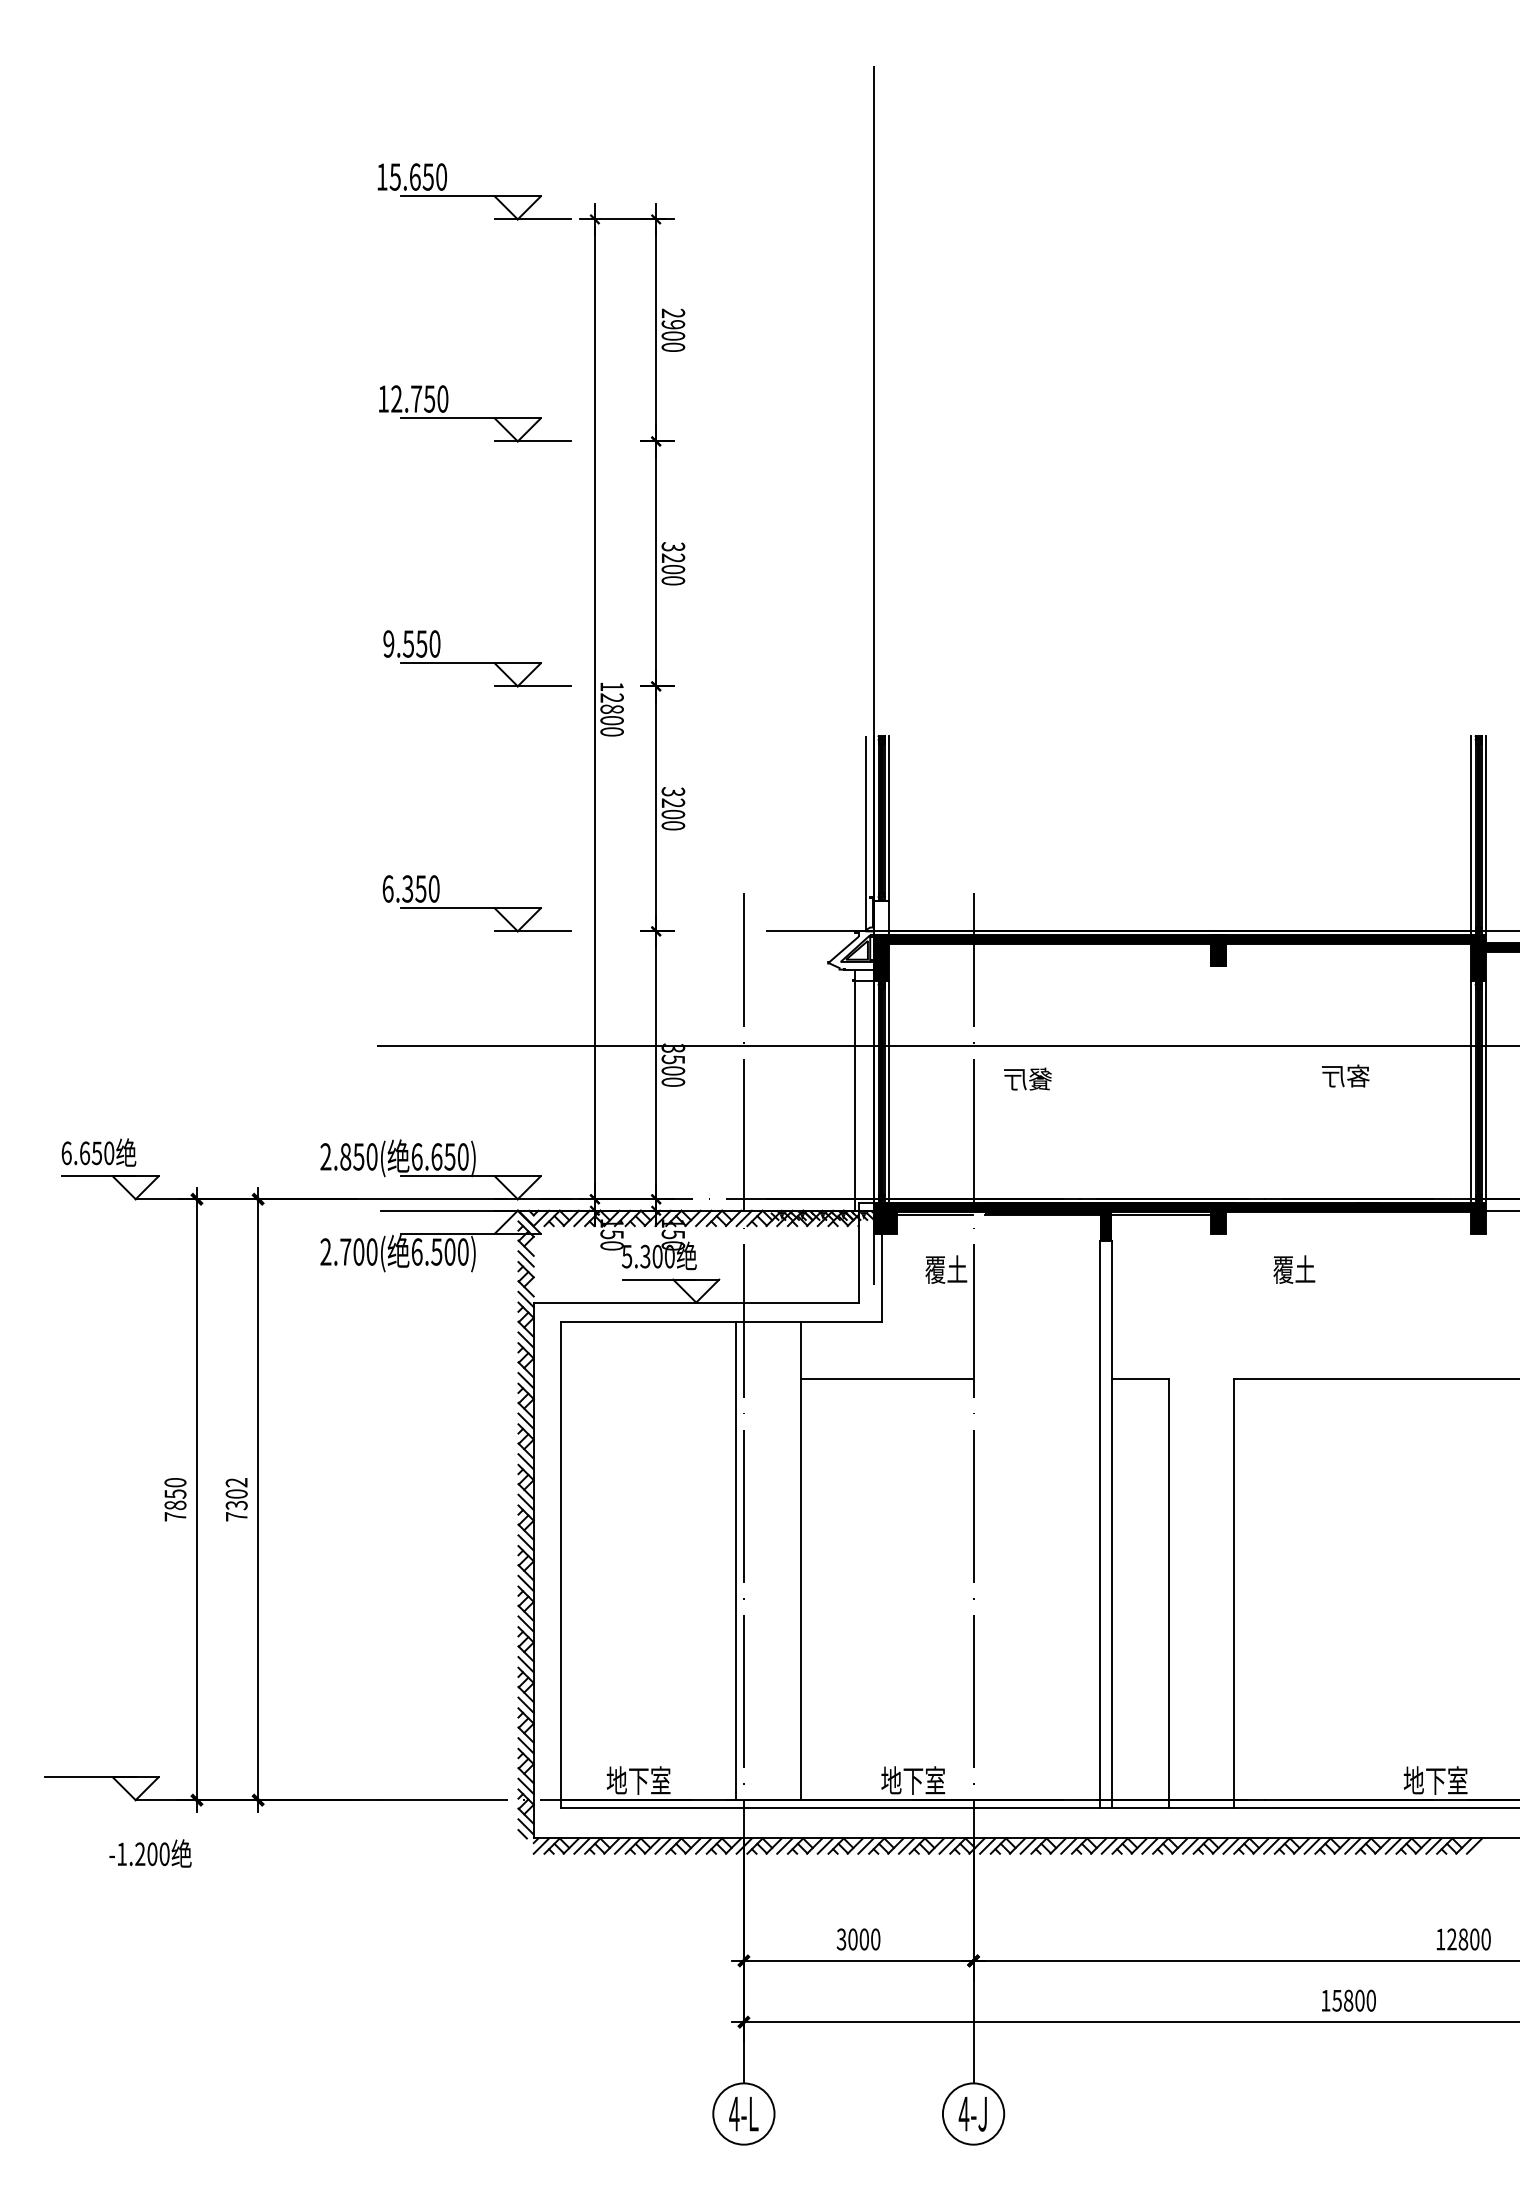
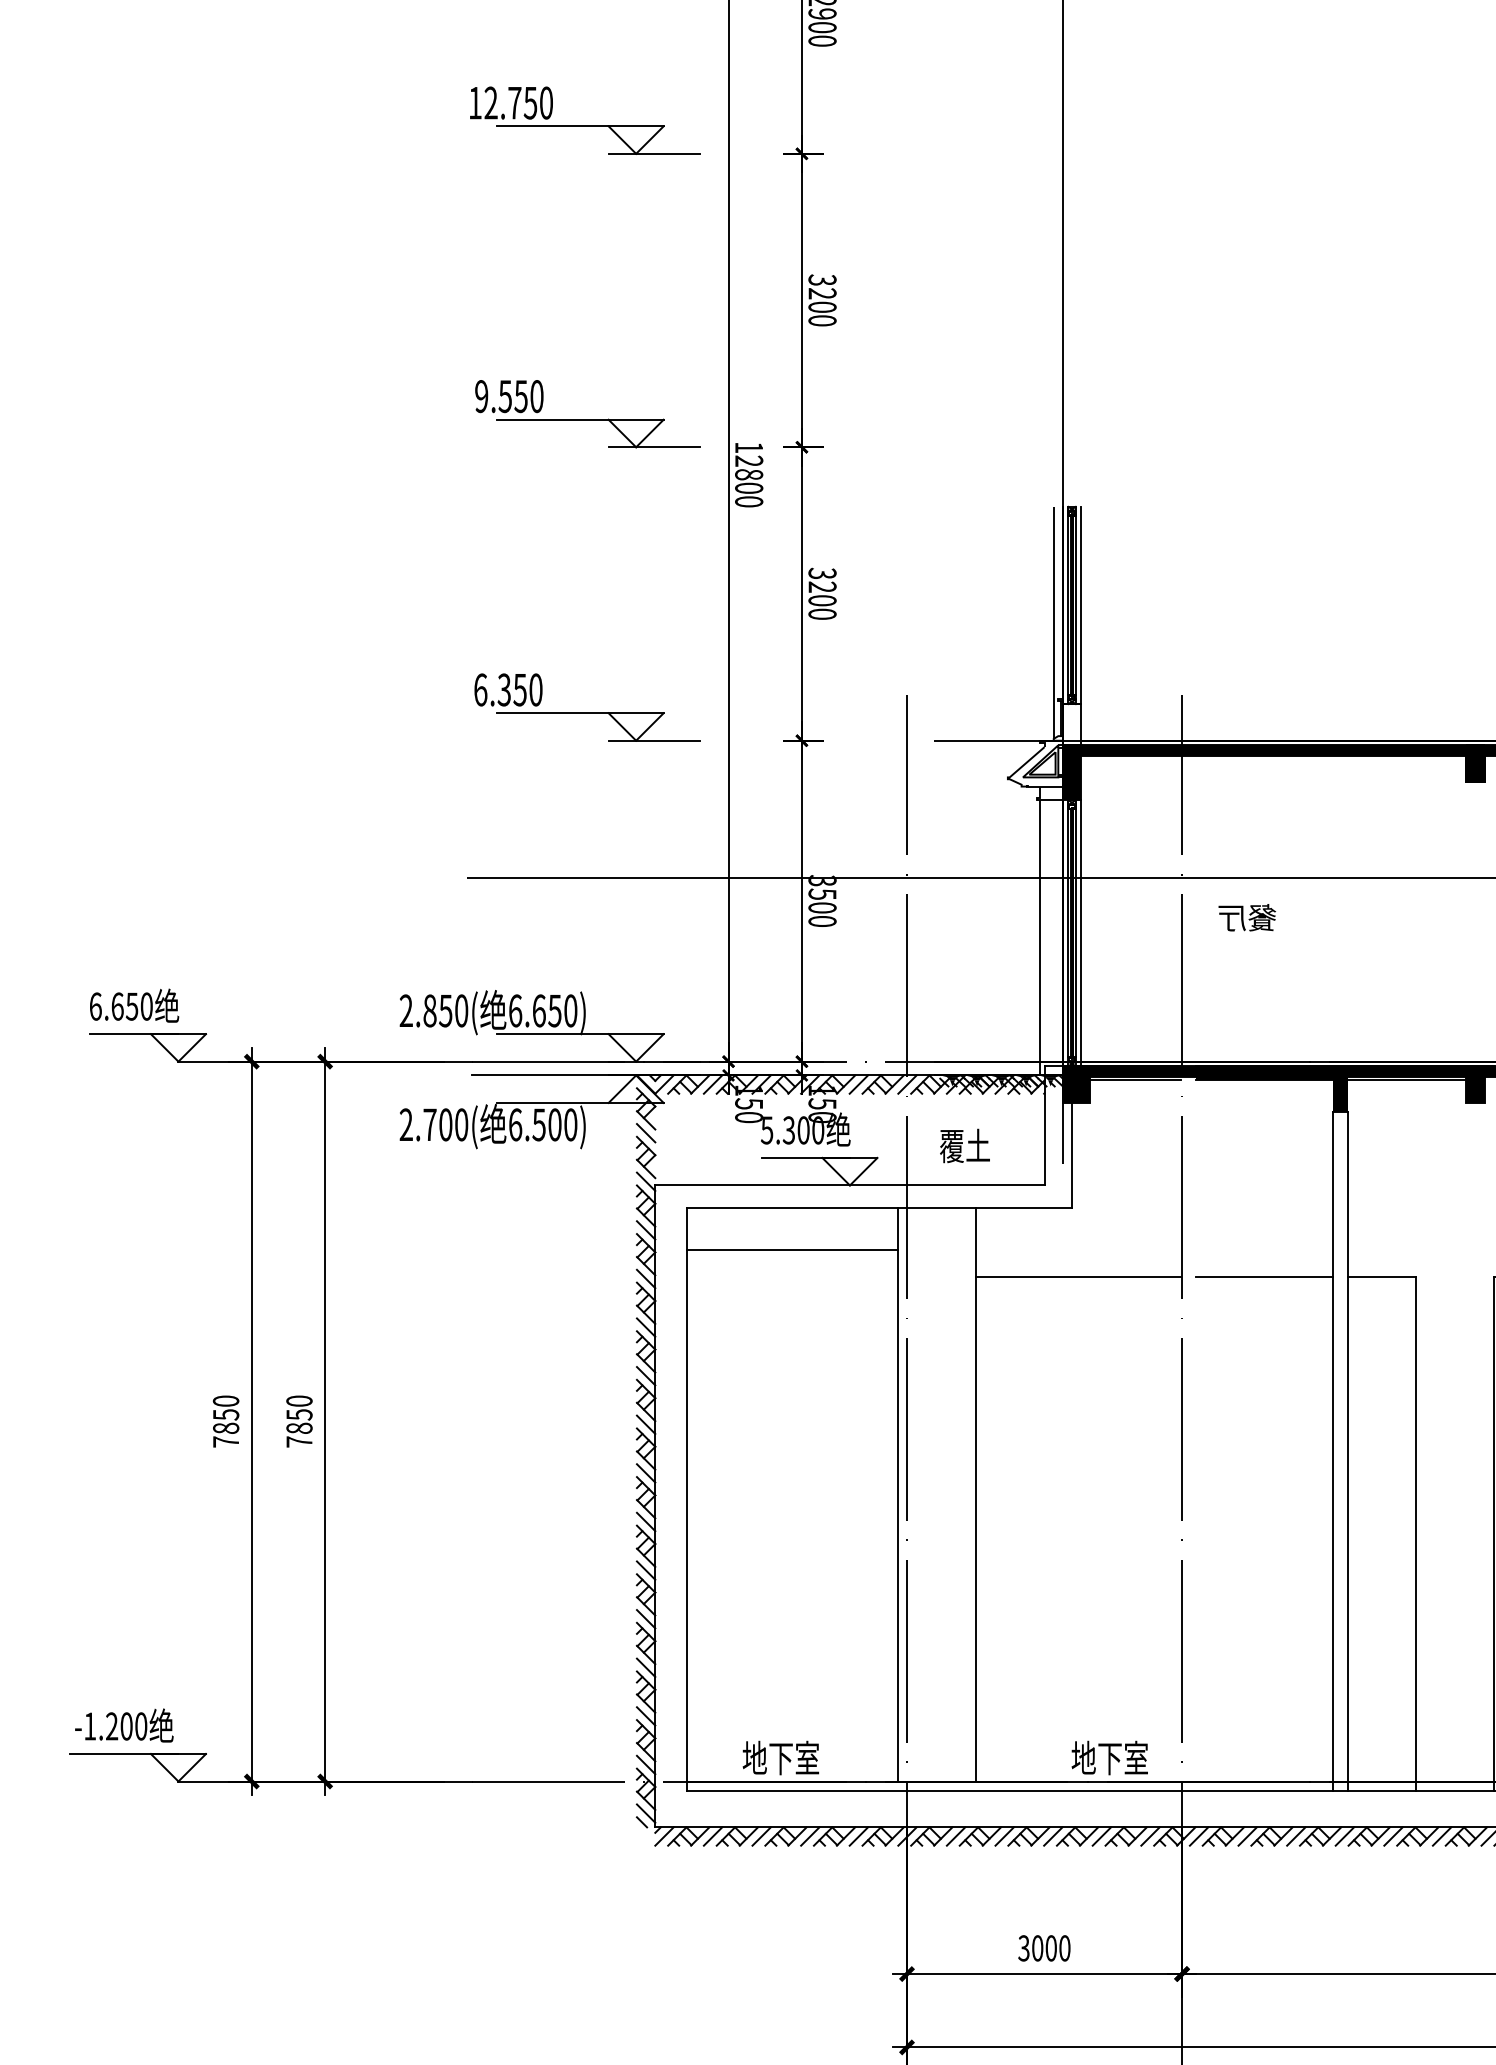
text: (946, 1269) -> (965, 1145), moved
line: (648, 1356) -> (792, 1250), added
line: (1042, 1379) -> (1264, 1277), added
text: (236, 1494) -> (299, 1415), 7302 -> 7850
text: (150, 1853) -> (124, 1725), moved

